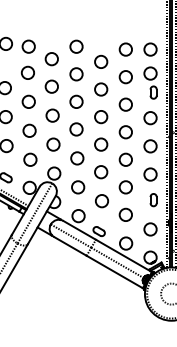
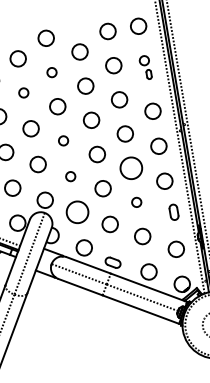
circle: (76, 74) -> (52, 72), size x0.6
part: (150, 82) -> (145, 67), size x0.6
circle: (51, 86) -> (23, 92), size x0.6
circle: (76, 129) -> (63, 140), size x0.6
circle: (77, 158) -> (70, 176), size x0.6
circle: (125, 159) -> (130, 167), size x1.4
circle: (78, 187) -> (78, 212), size x1.4
circle: (125, 187) -> (136, 202), size x0.6

